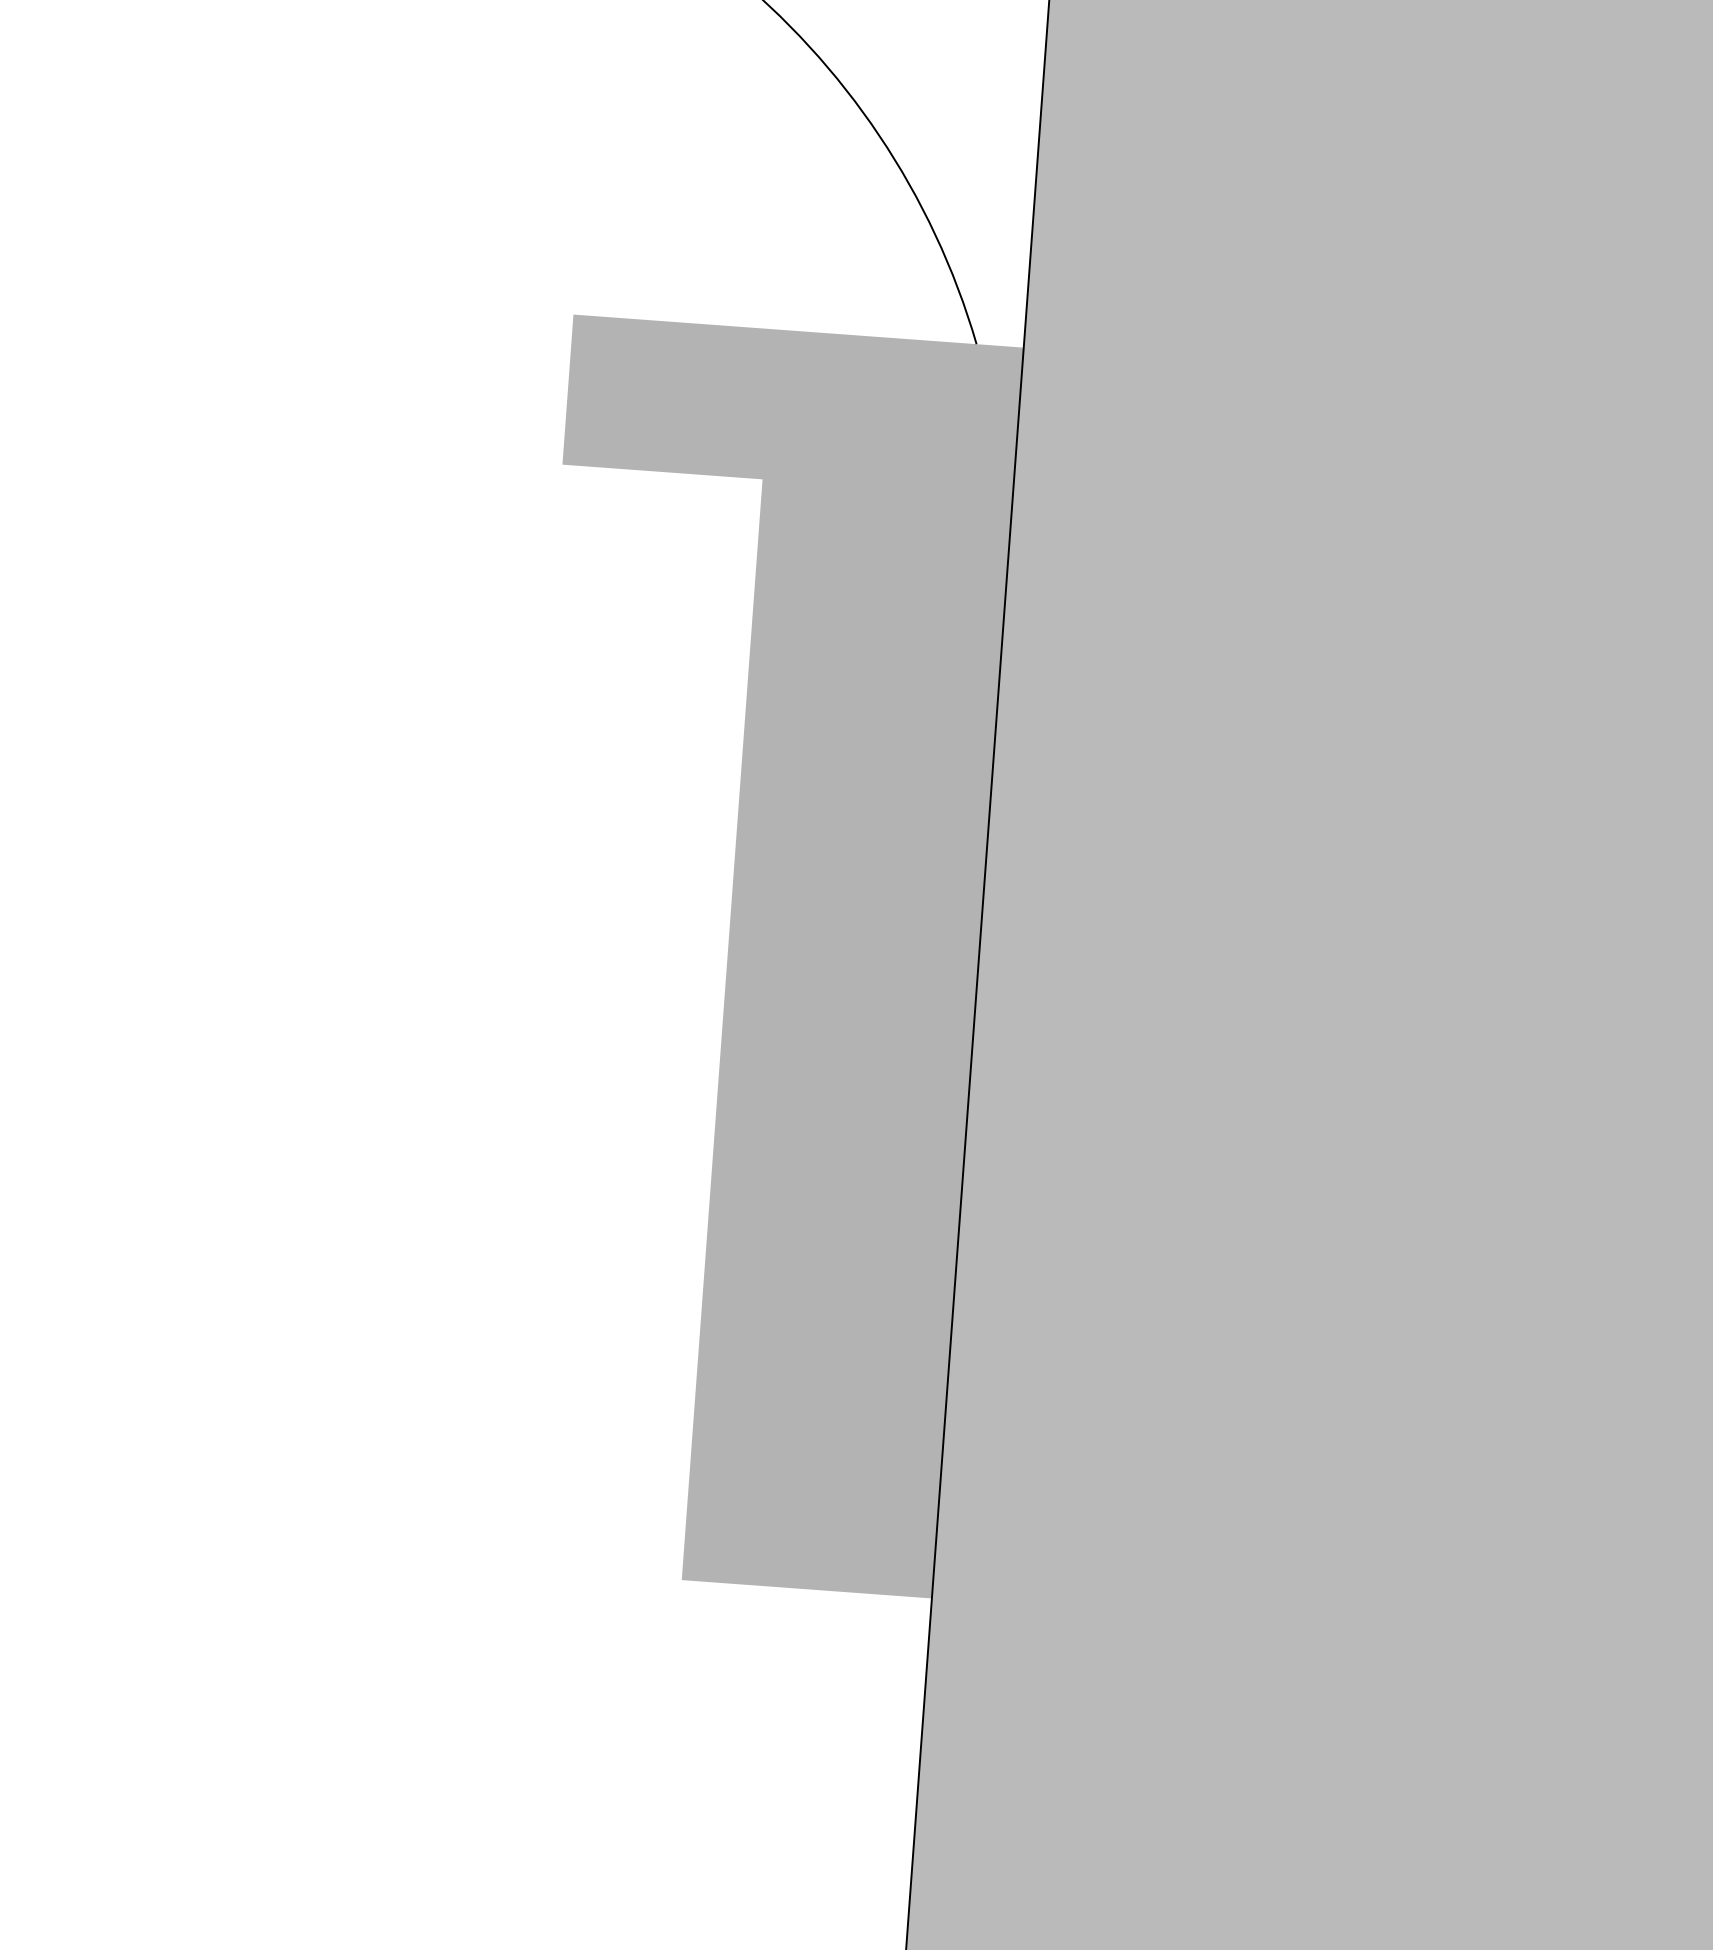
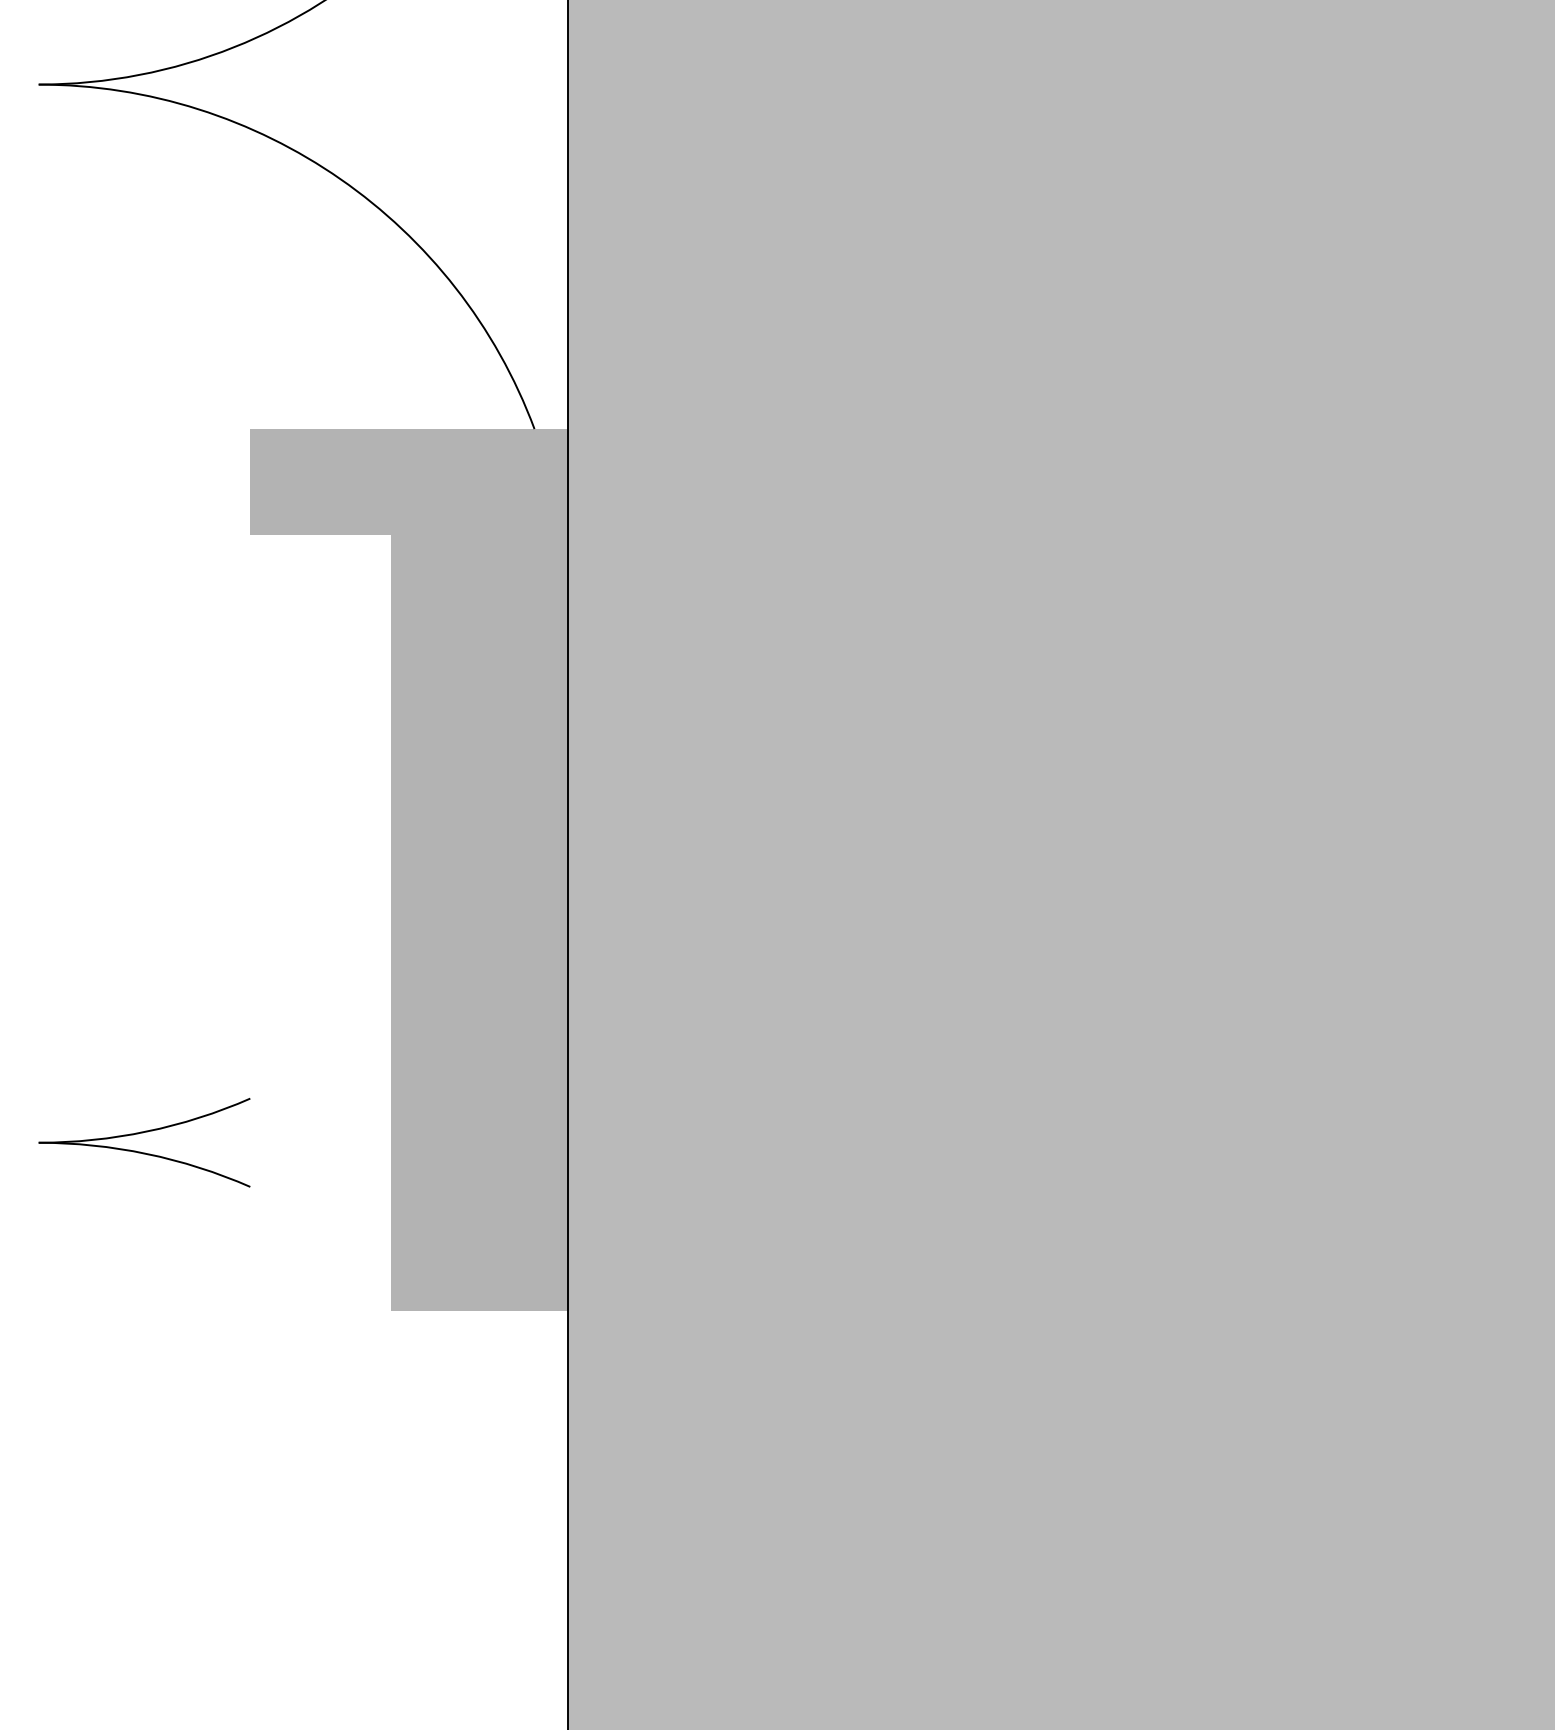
part: (348, 1302) -> (143, 1133), added

